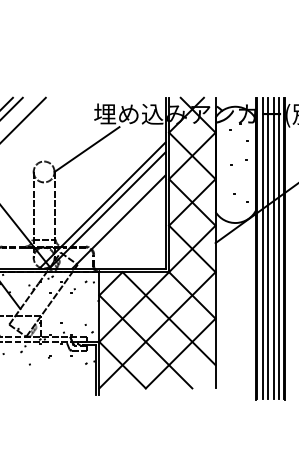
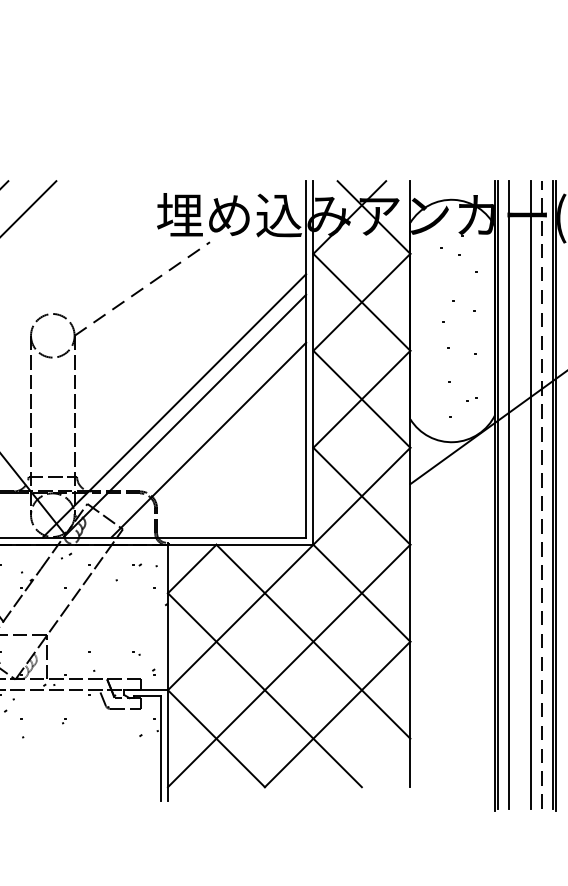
line: (87, 149) -> (143, 288), solid -> dashed
line: (268, 247) -> (520, 493), removed
line: (278, 248) -> (541, 495), solid -> dashed

